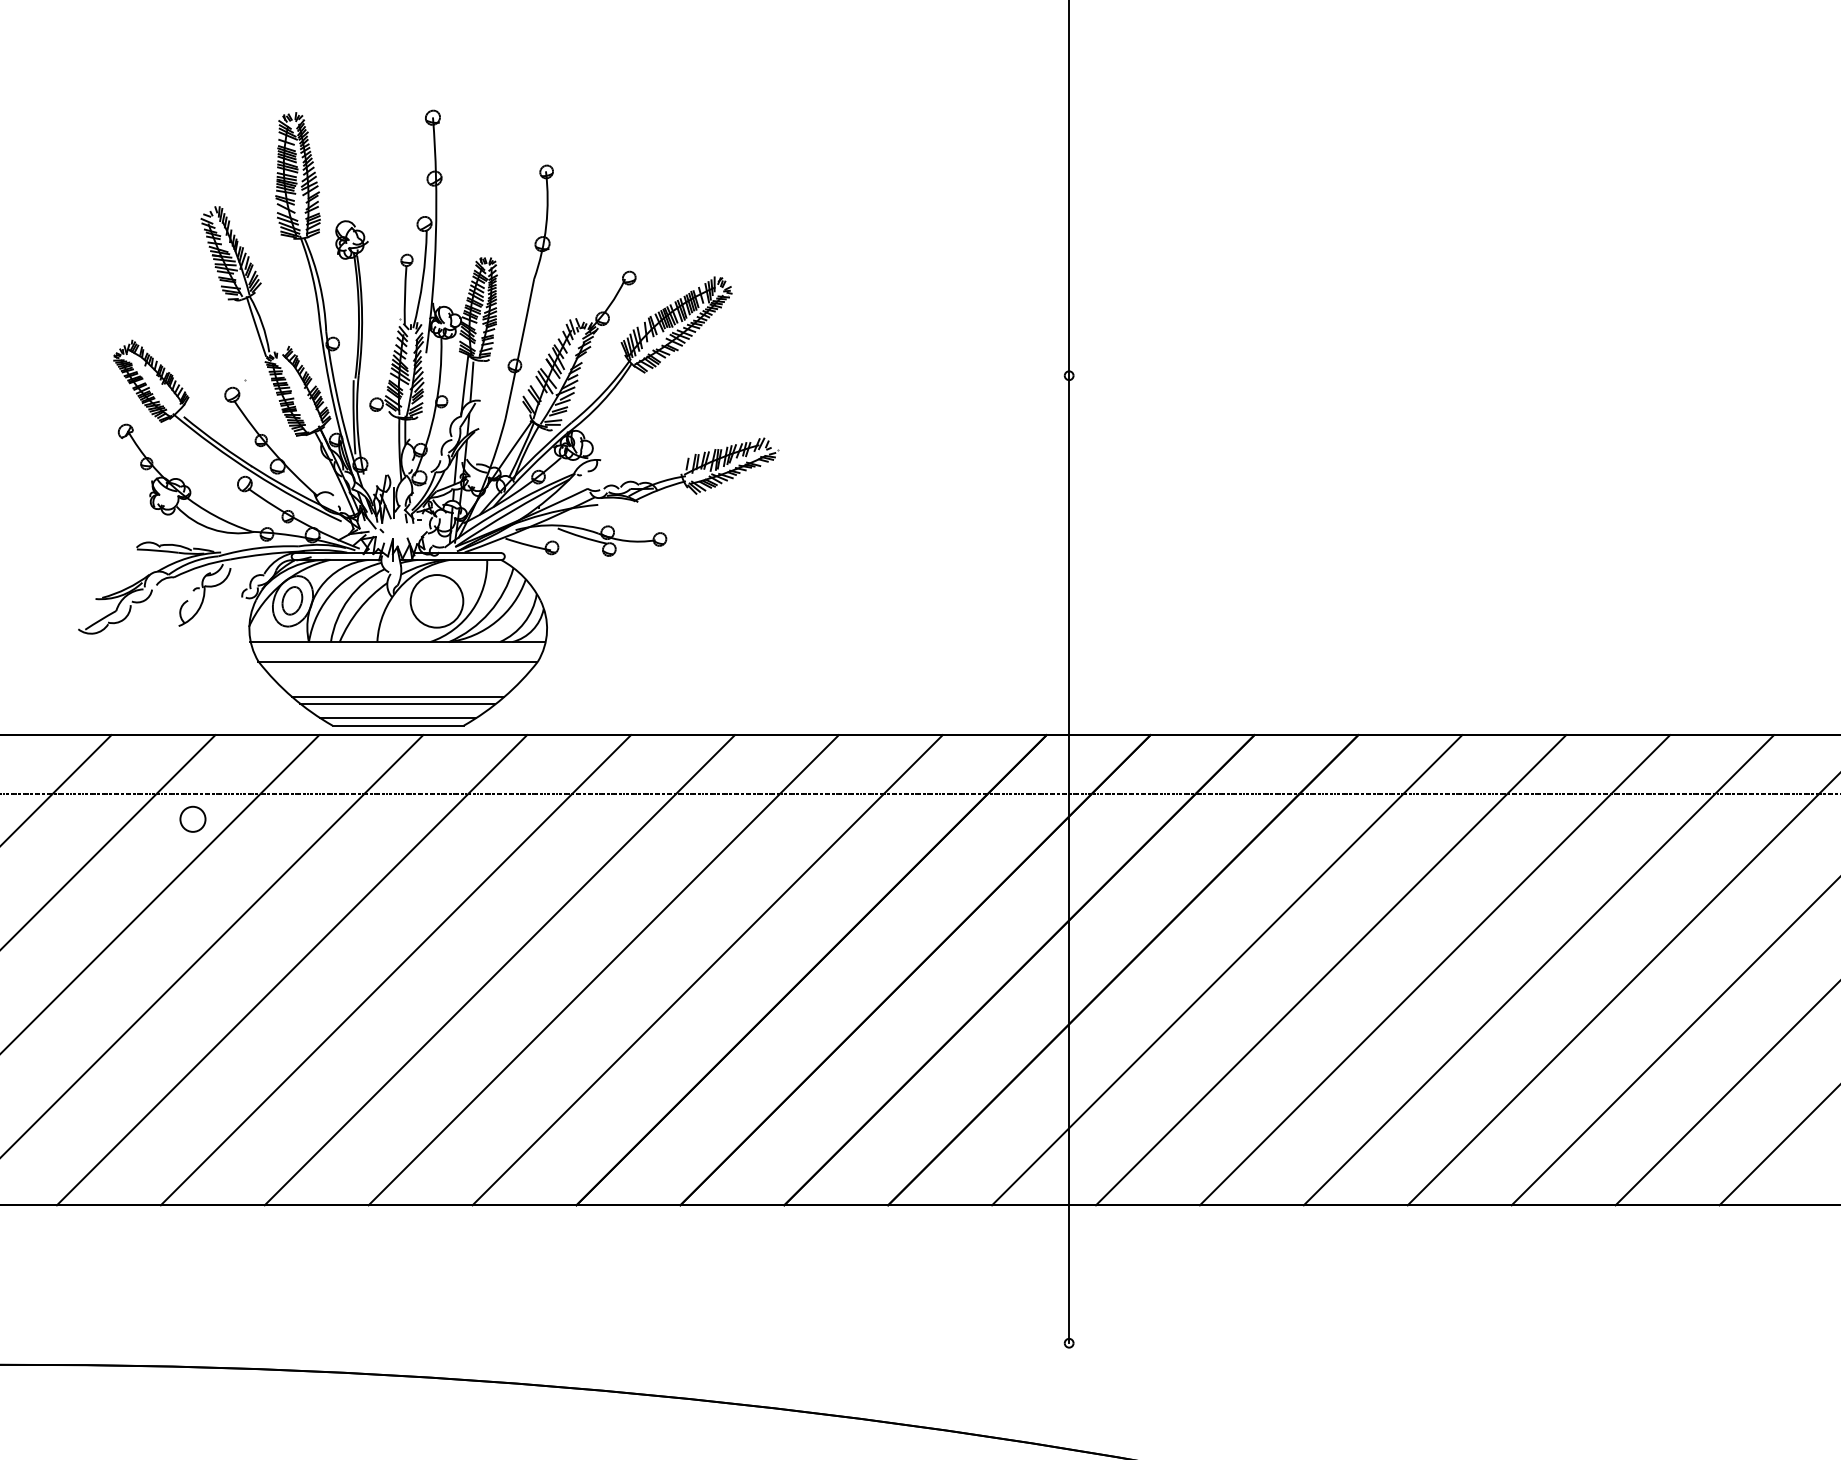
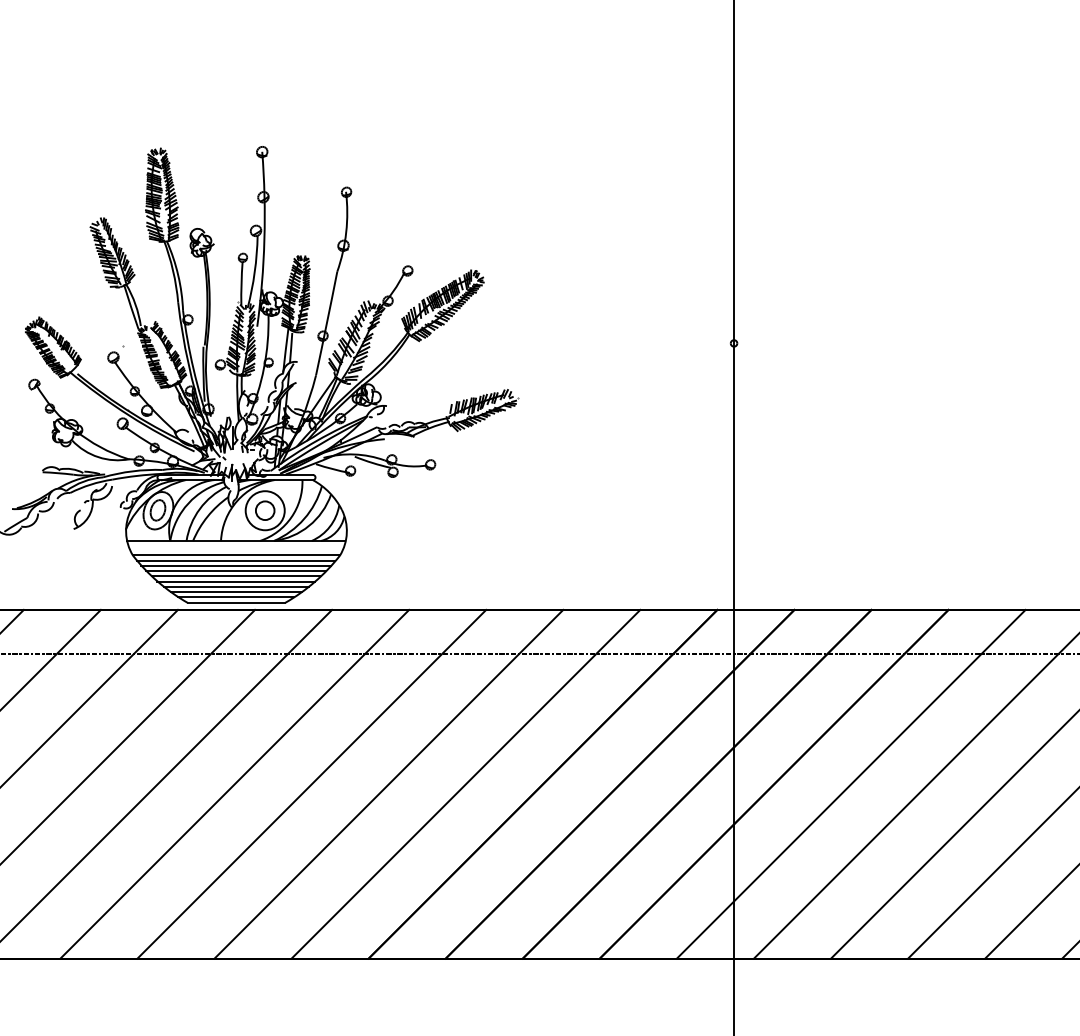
line: (397, 668) -> (235, 560), added
line: (397, 675) -> (235, 565), added
line: (397, 682) -> (235, 570), added
line: (397, 689) -> (235, 576), added
line: (397, 710) -> (235, 591), added
circle: (192, 818) -> (264, 510), moved

